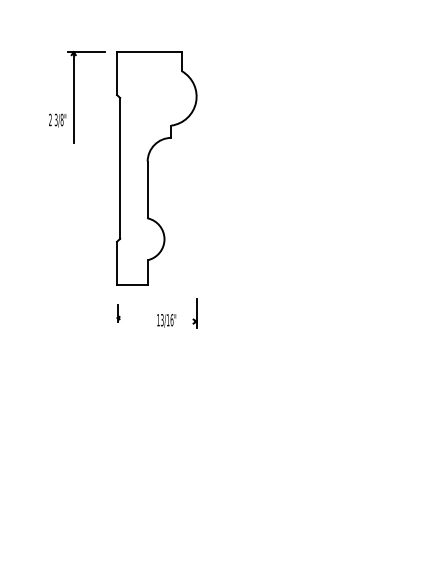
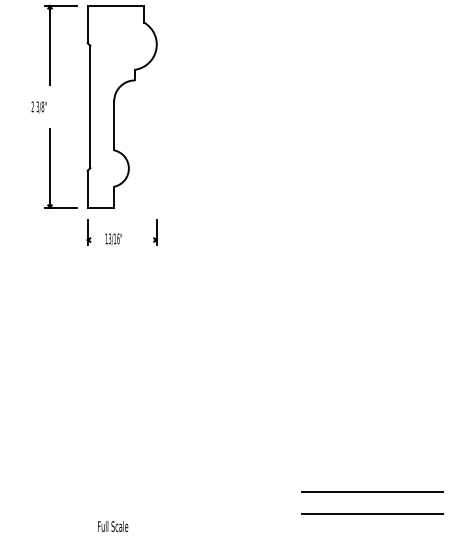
text: (57, 120) -> (38, 107), moved
part: (74, 239) -> (50, 168), added
part: (118, 312) -> (88, 232), size x1.67
text: (166, 320) -> (113, 239), moved

